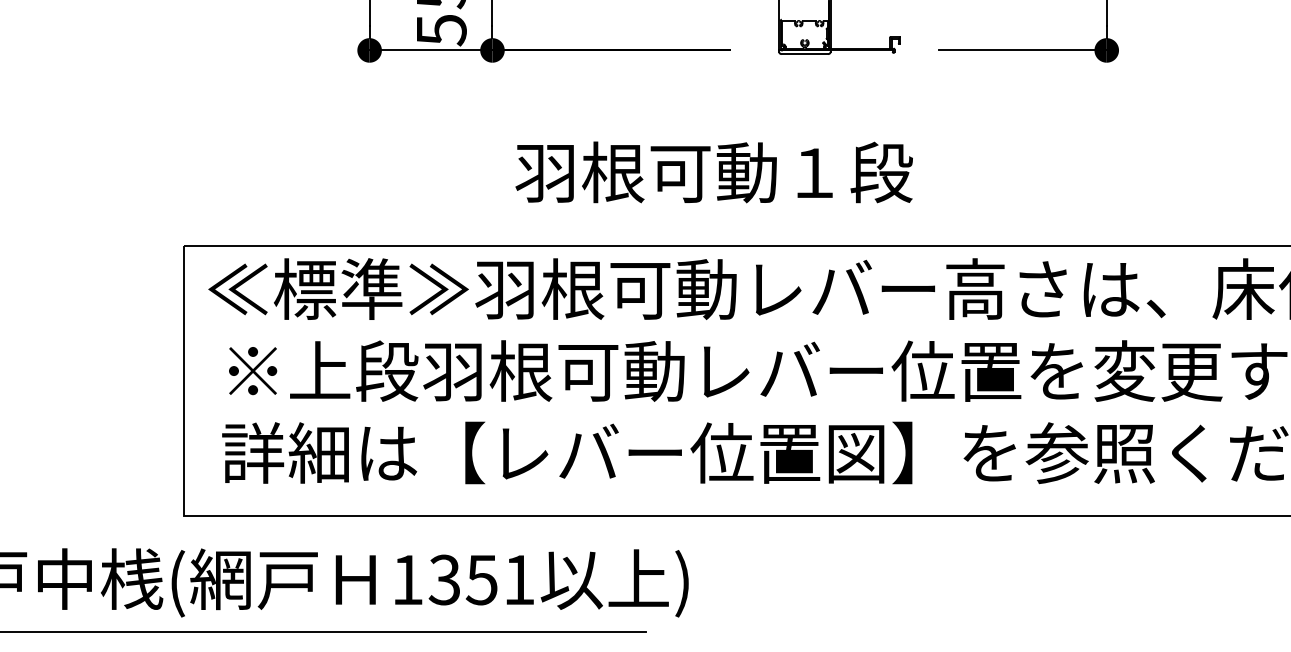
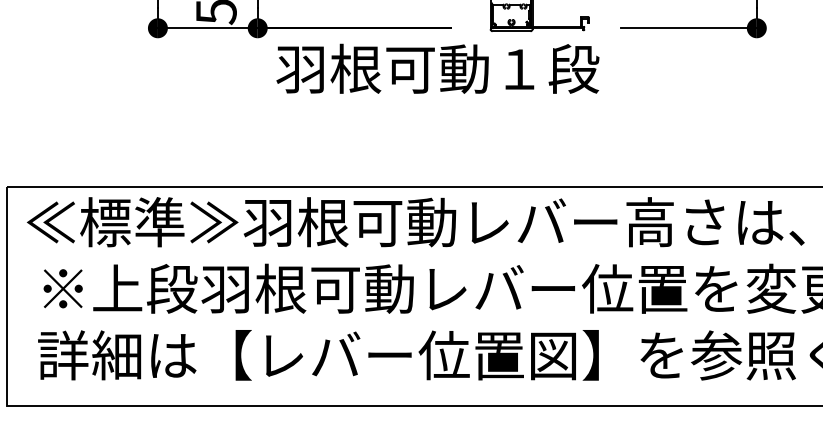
text: (713, 172) -> (437, 68), moved

